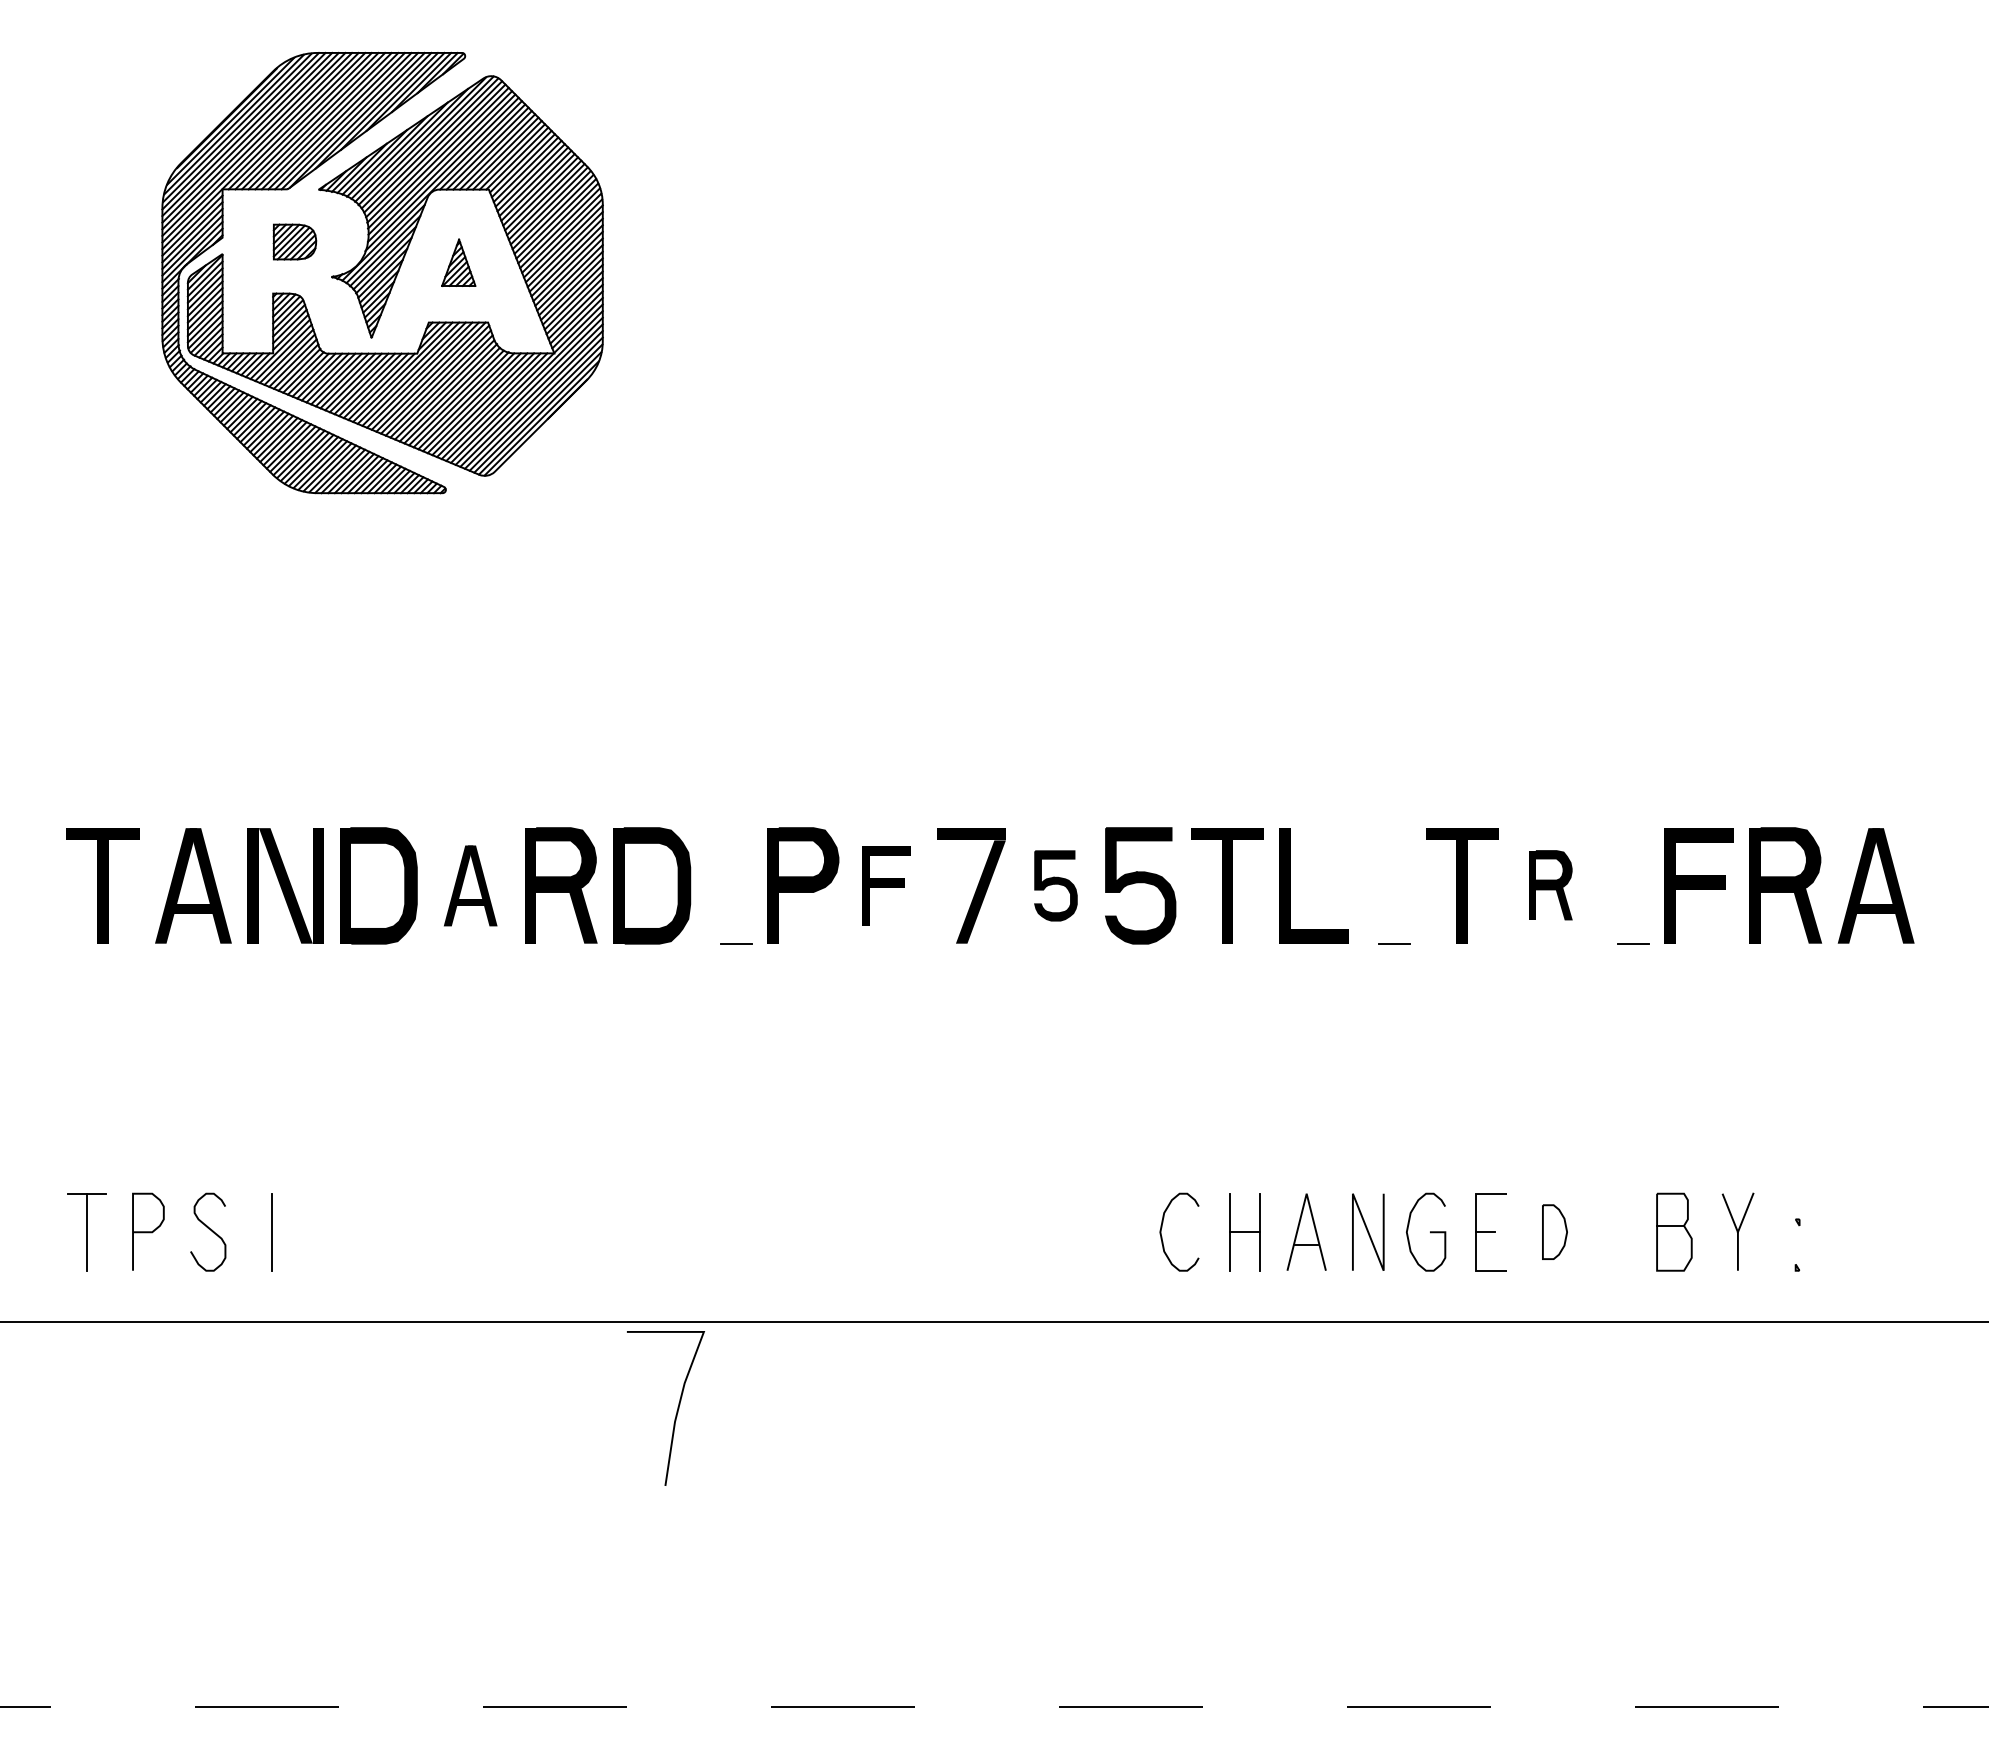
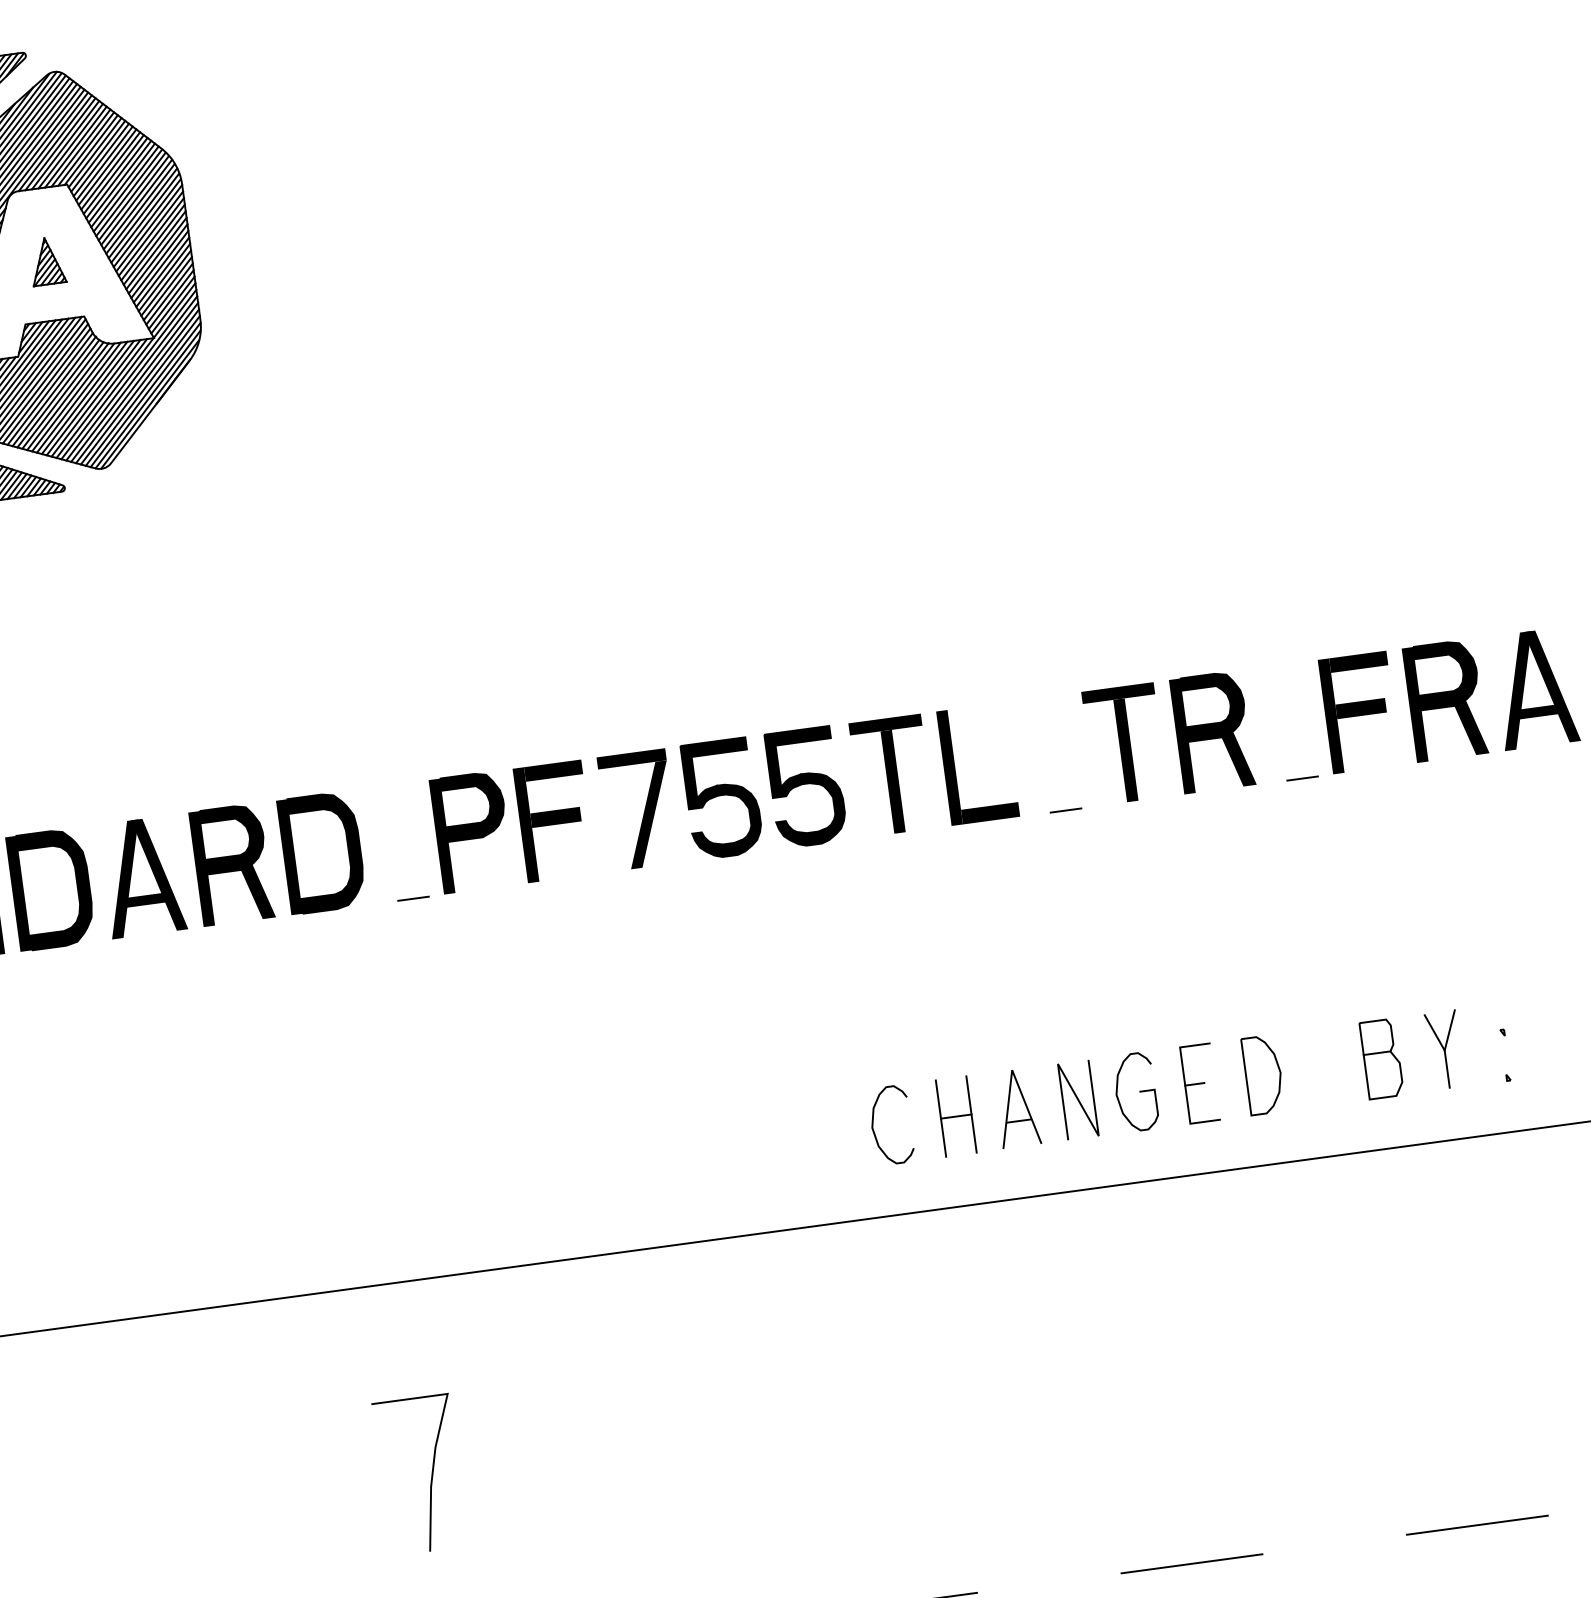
part: (470, 885) -> (142, 876), size x1.43
part: (886, 885) -> (554, 820), size x1.43
part: (1055, 885) -> (721, 798), size x1.67
part: (1550, 885) -> (1212, 732), size x1.67
part: (1554, 1231) -> (1262, 1074), size x1.43
curve: (676, 1410) -> (431, 1475), moved

